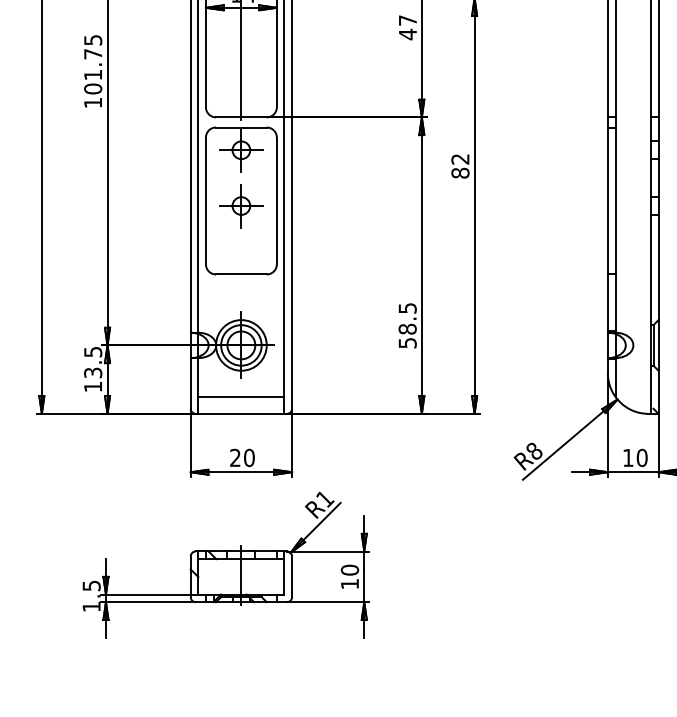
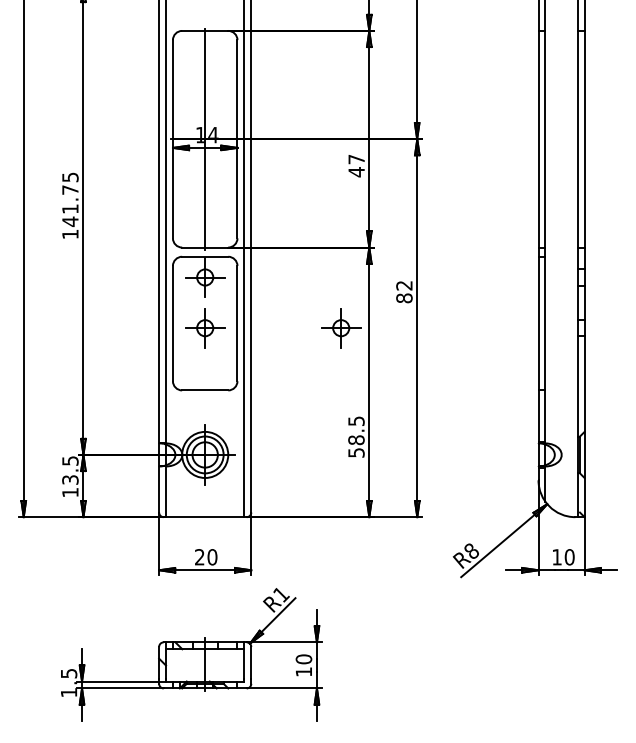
text: (93, 88) -> (70, 221), 101.75 -> 141.75
part: (391, 206) -> (341, 328), added
line: (241, 396) -> (205, 501), removed

